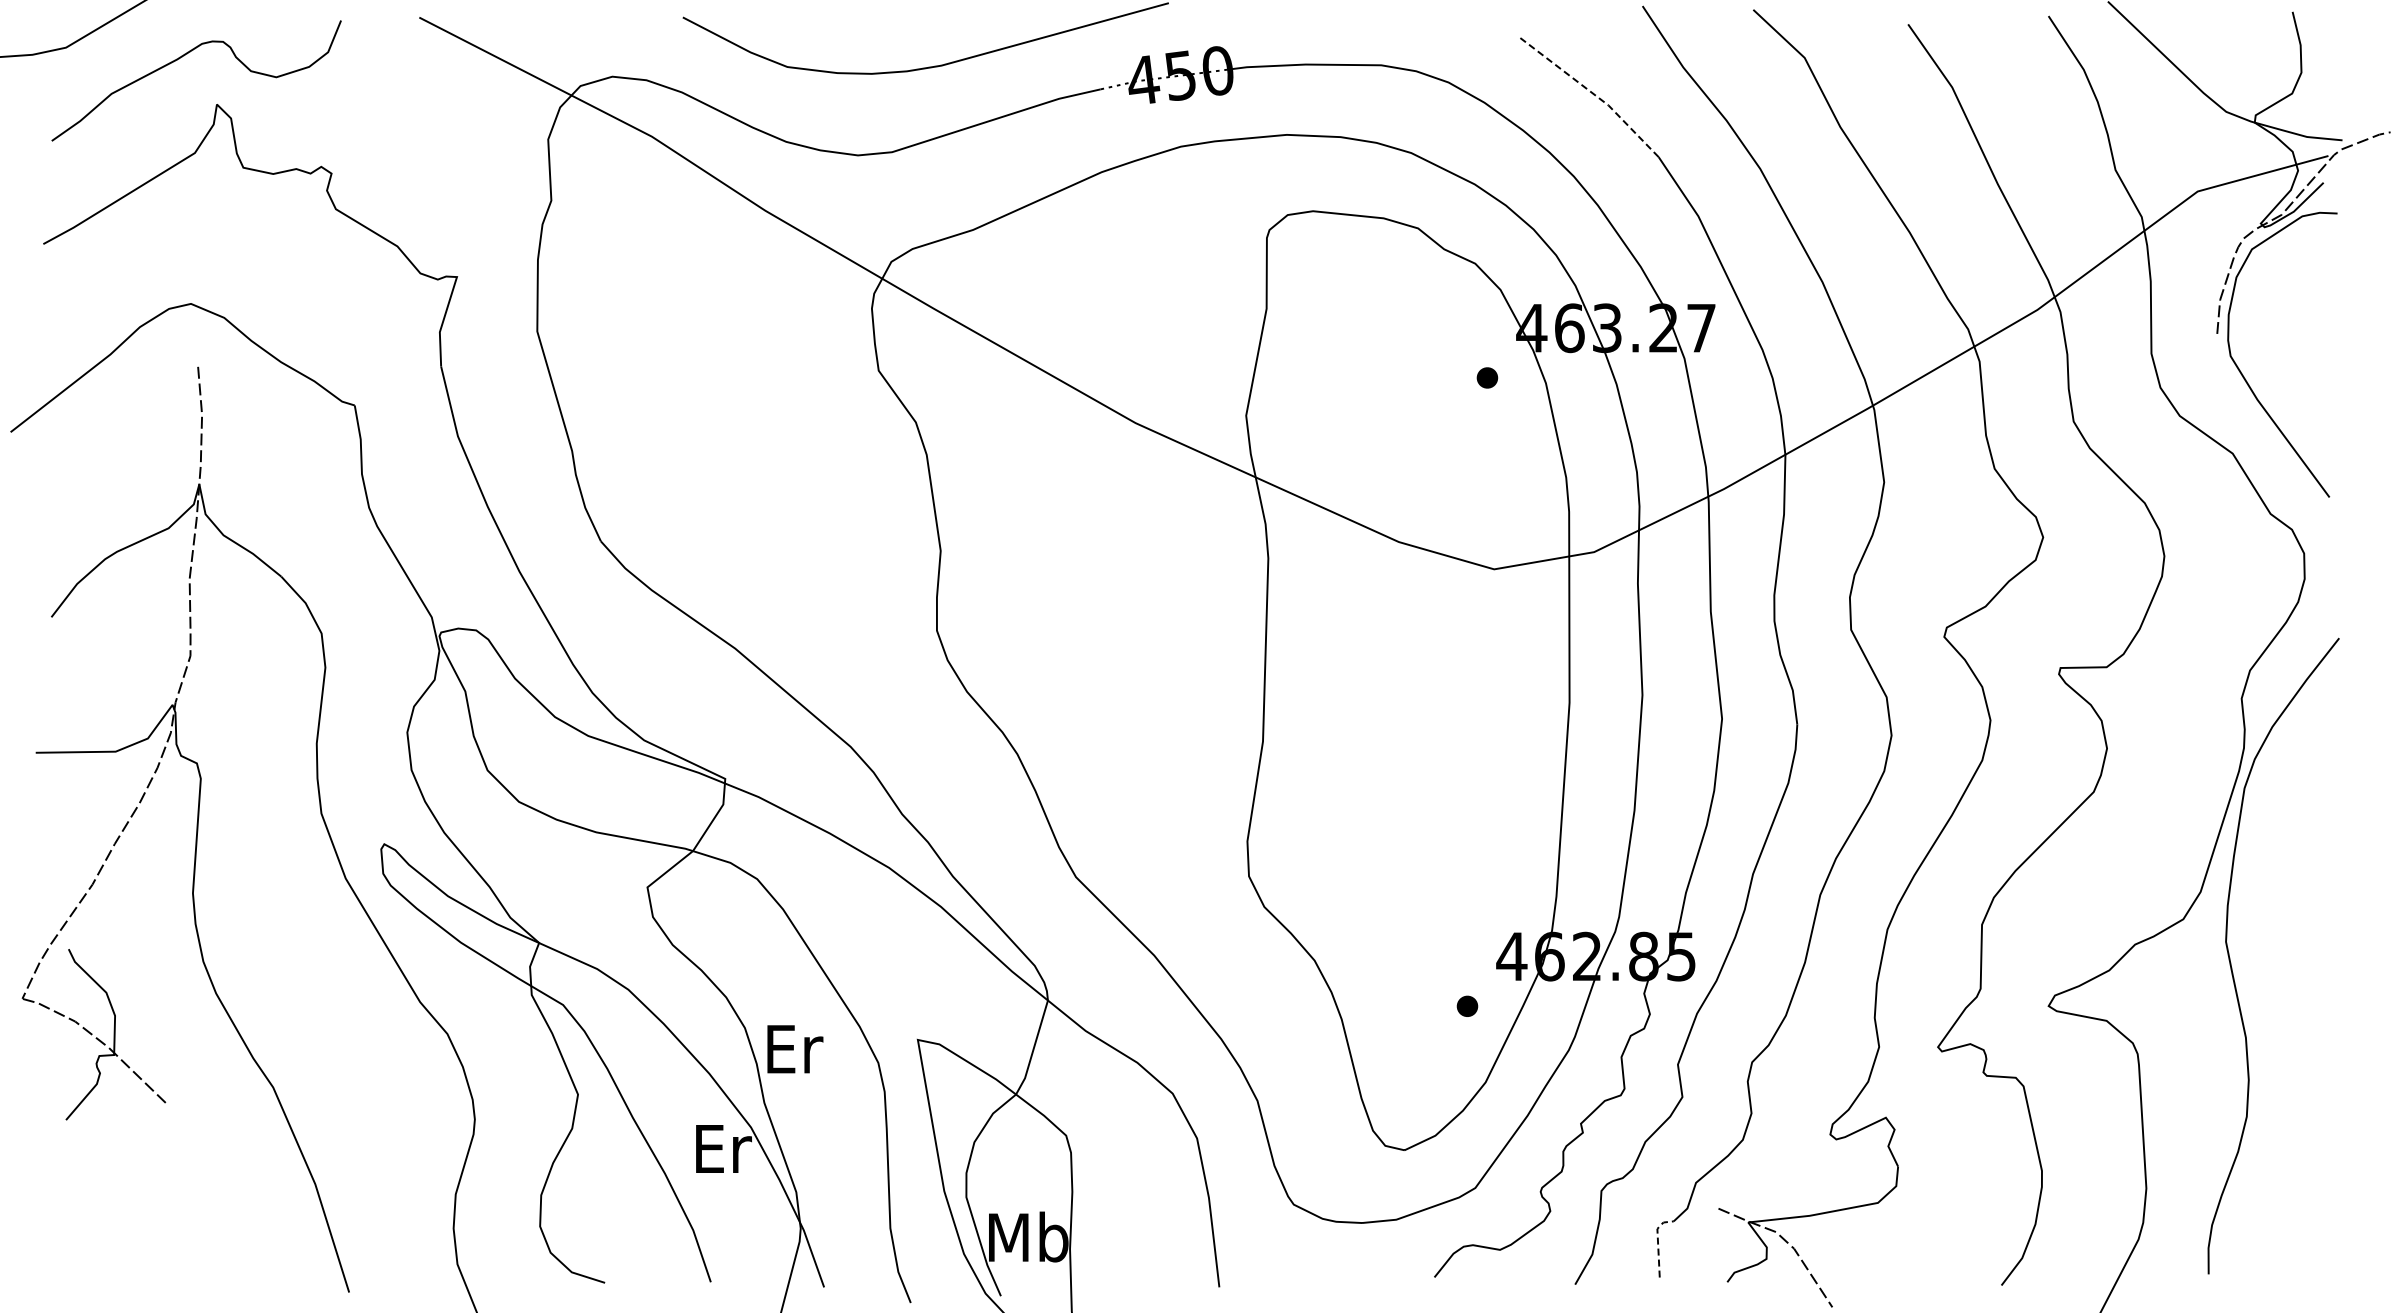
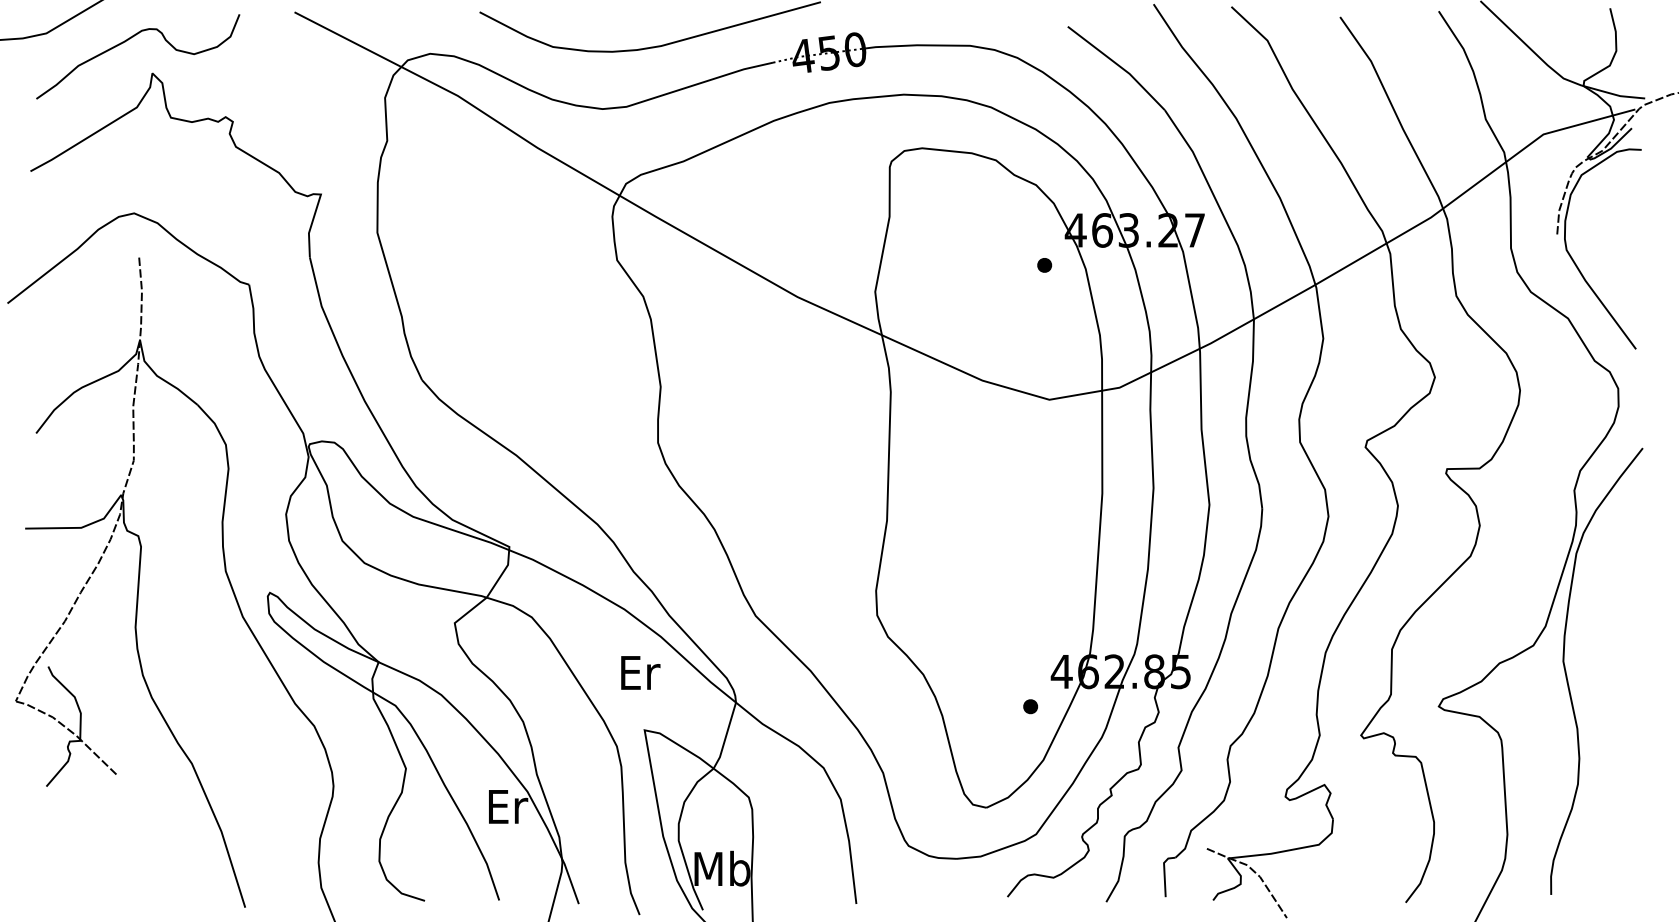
line: (1593, 93) -> (1119, 65), dashed -> solid
text: (795, 1049) -> (640, 673), moved
line: (1658, 1241) -> (1164, 871), dashed -> solid

